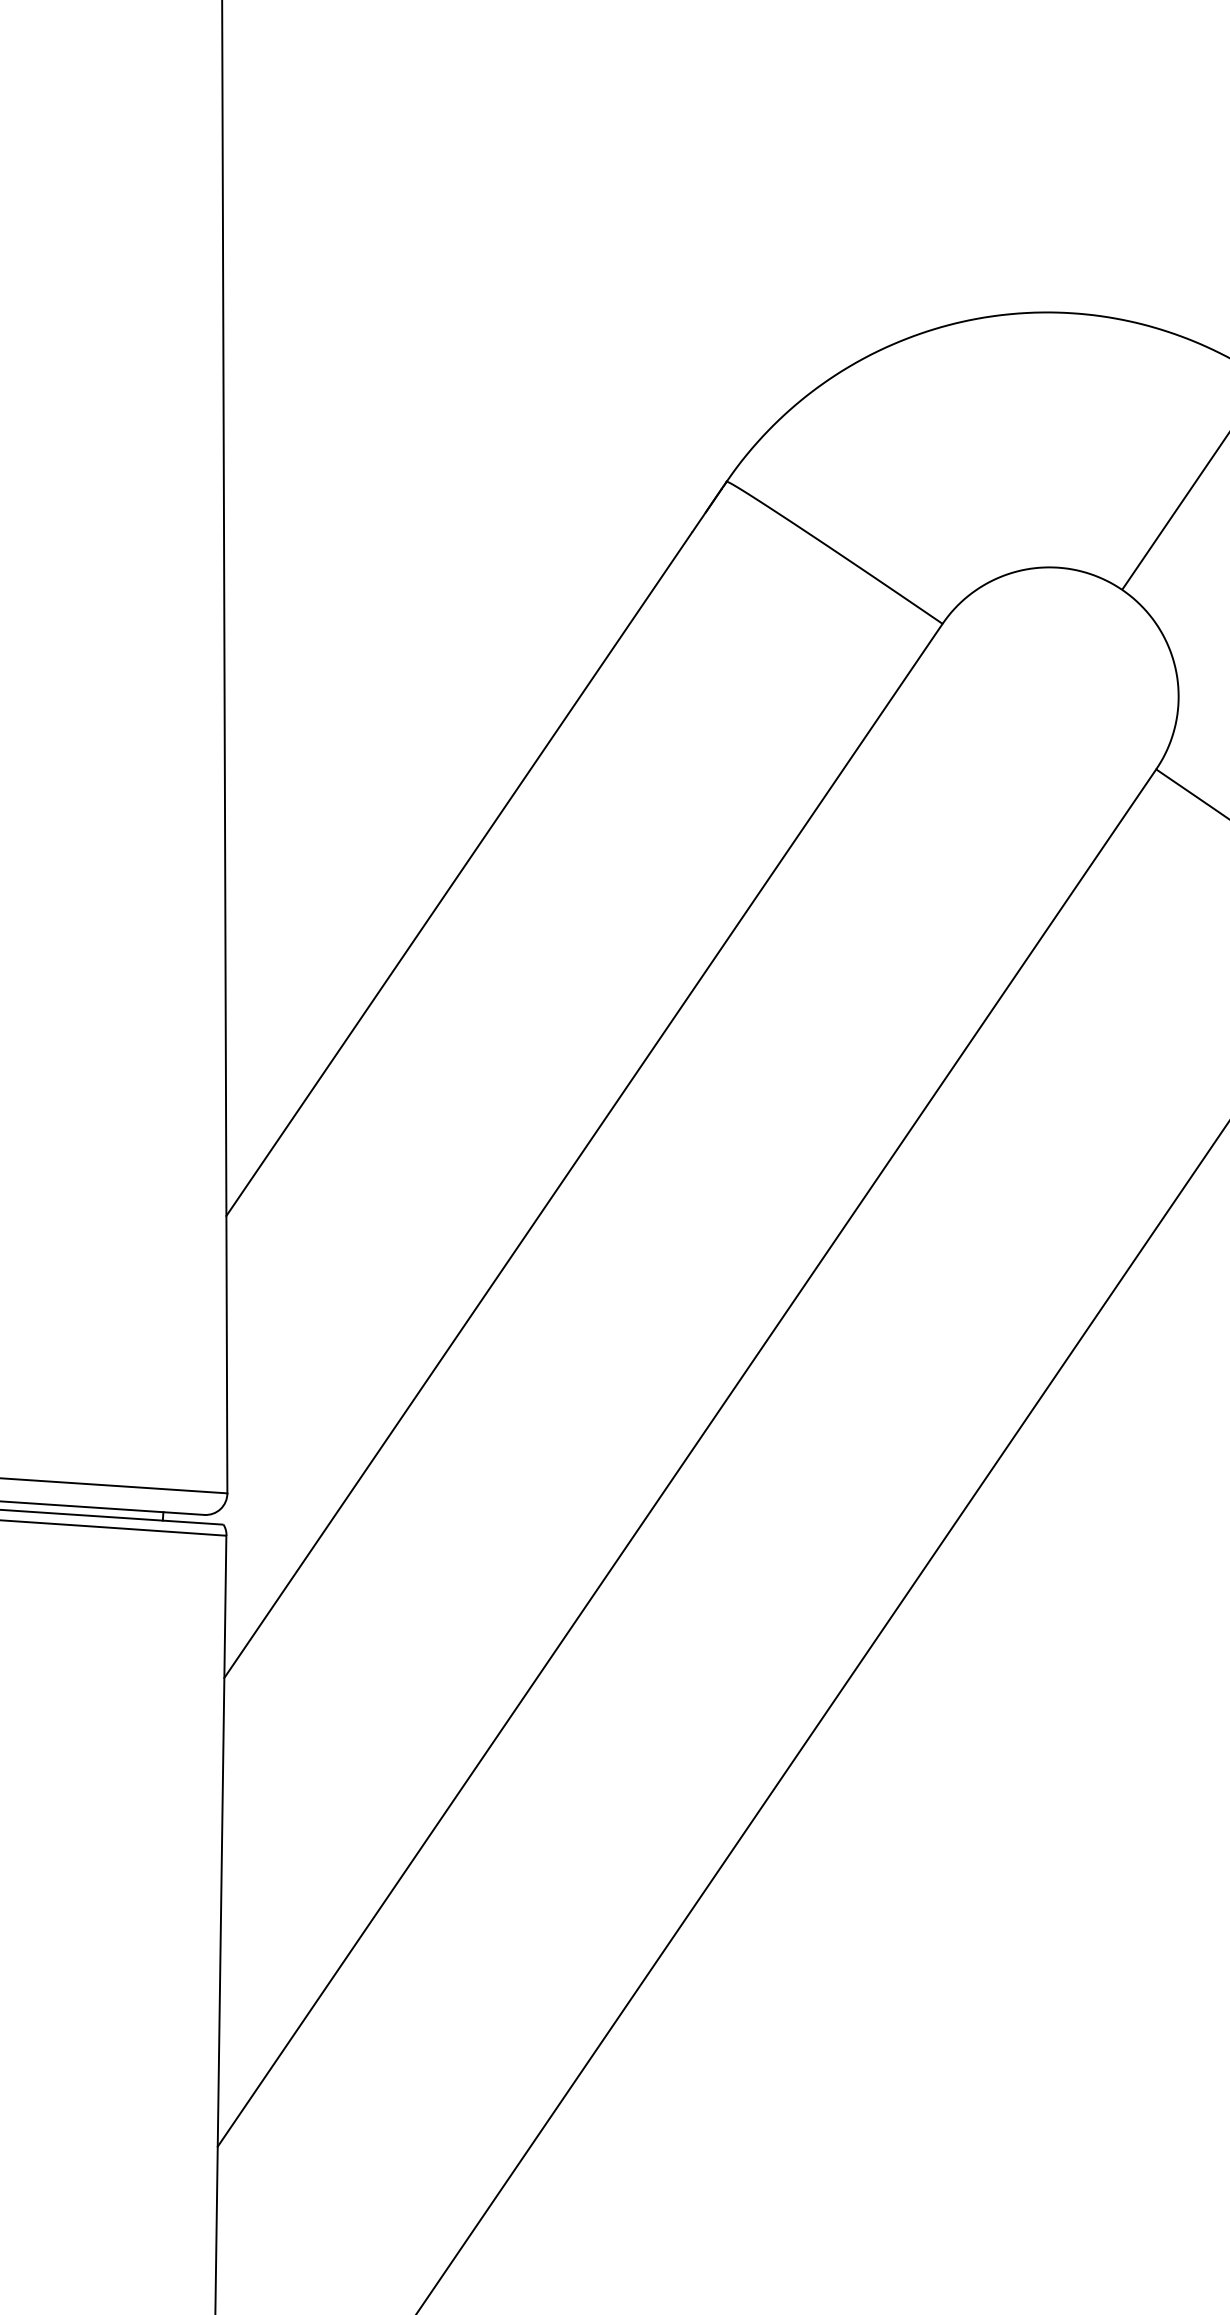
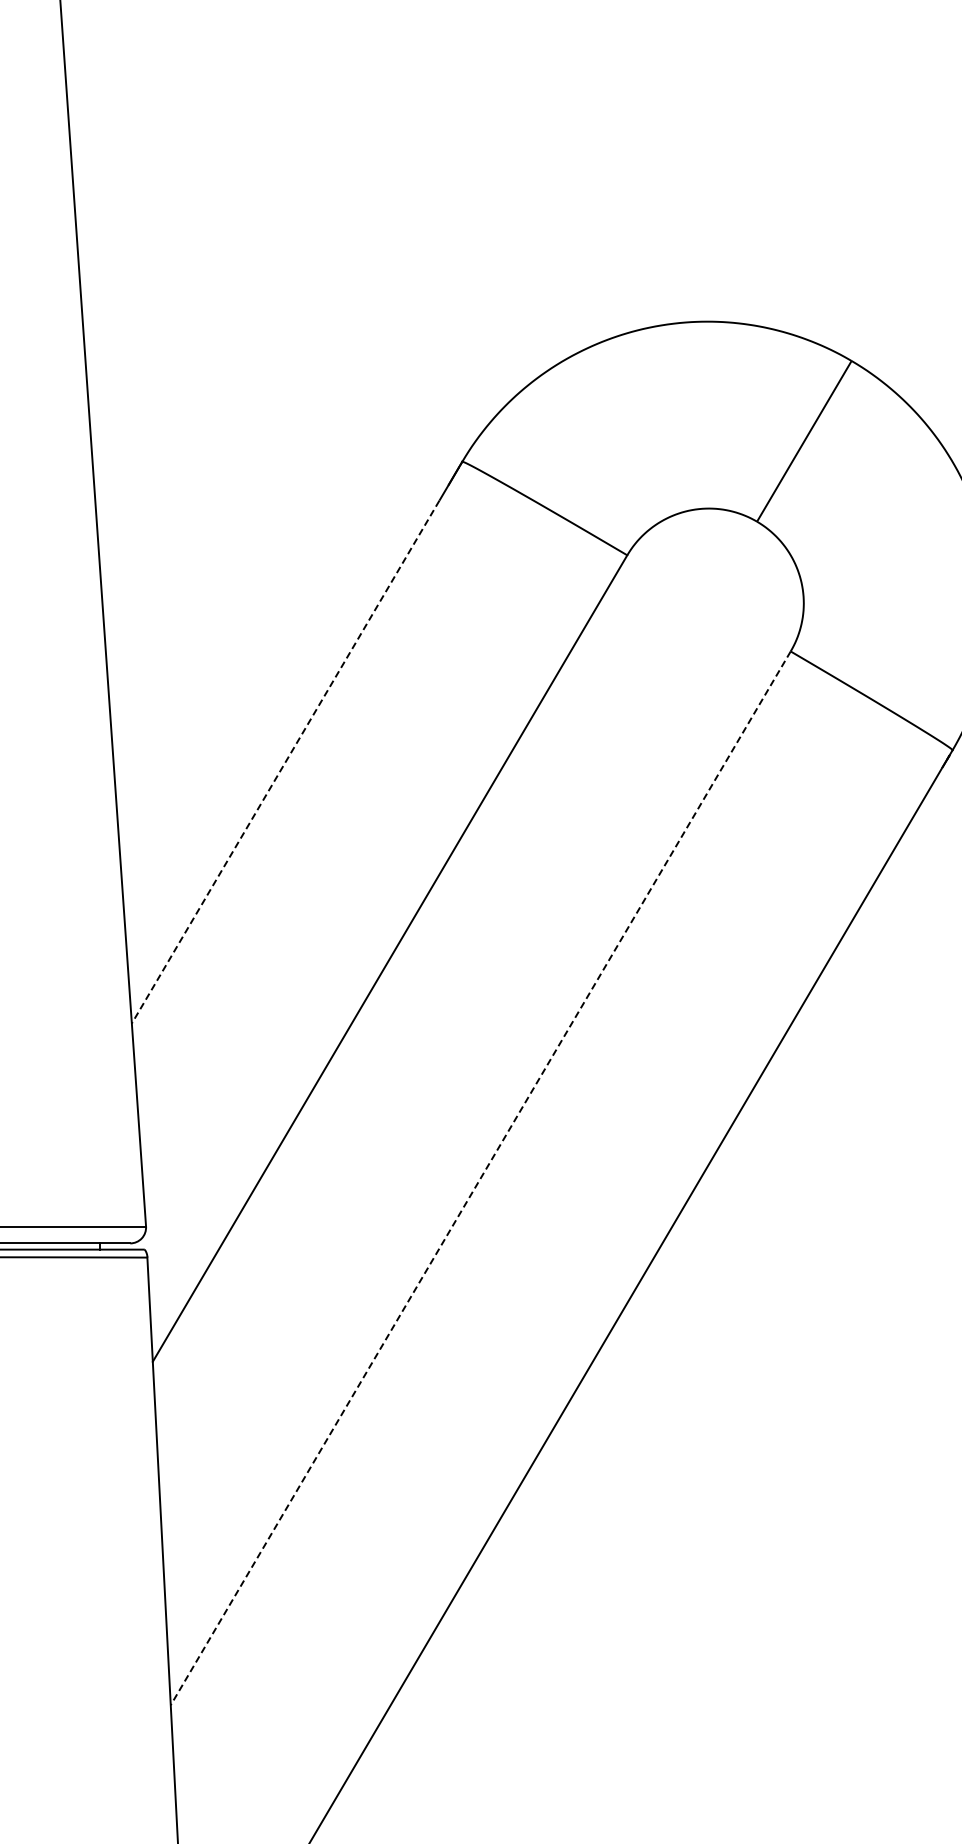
line: (458, 874) -> (285, 762), solid -> dashed
line: (686, 1458) -> (480, 1178), solid -> dashed

